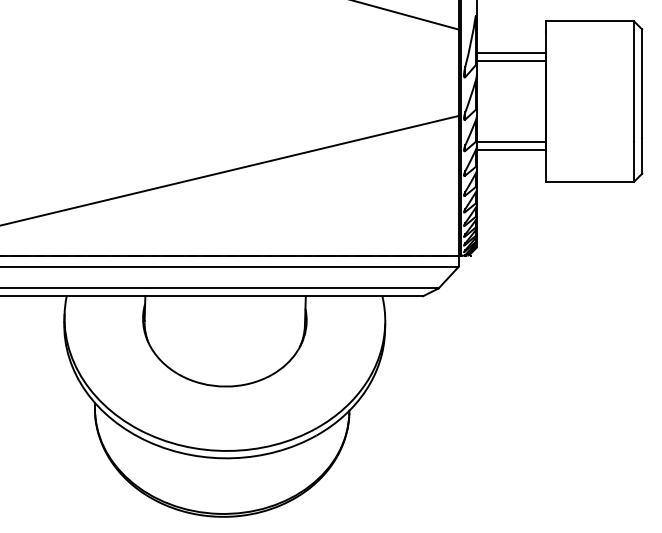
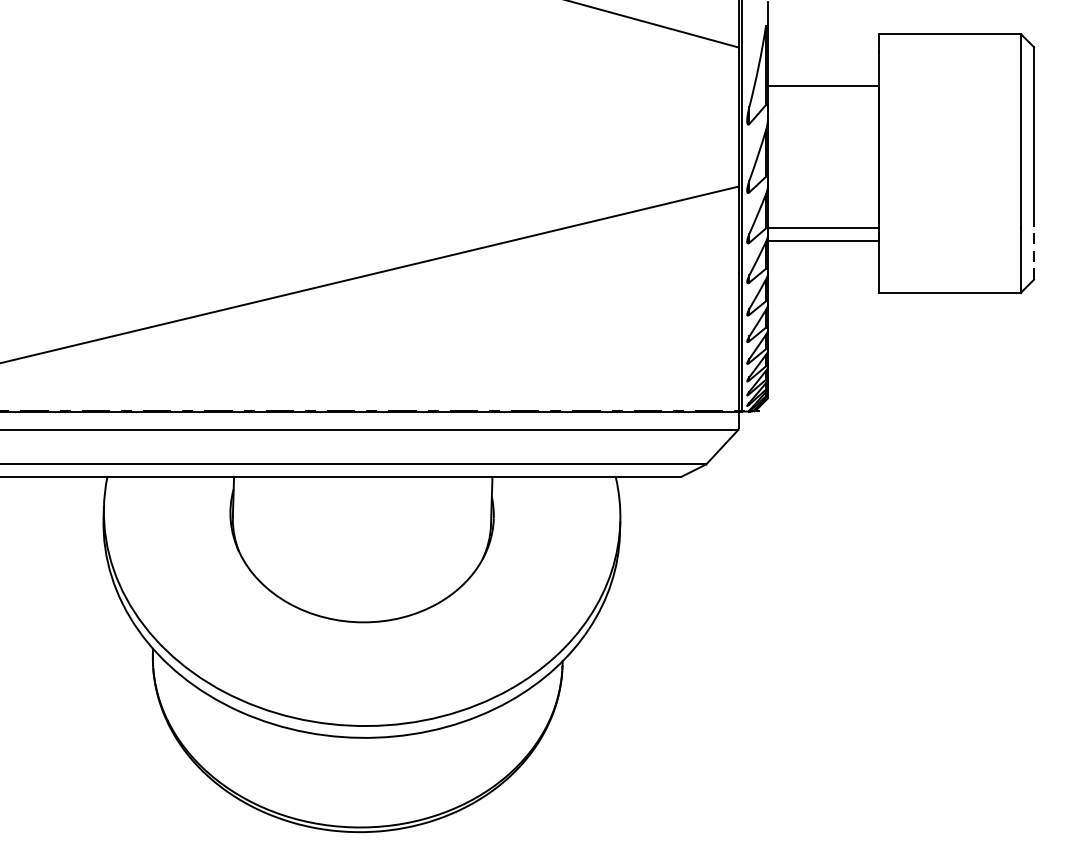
line: (510, 61) -> (822, 98), removed
line: (642, 155) -> (1034, 250), solid -> dashed

